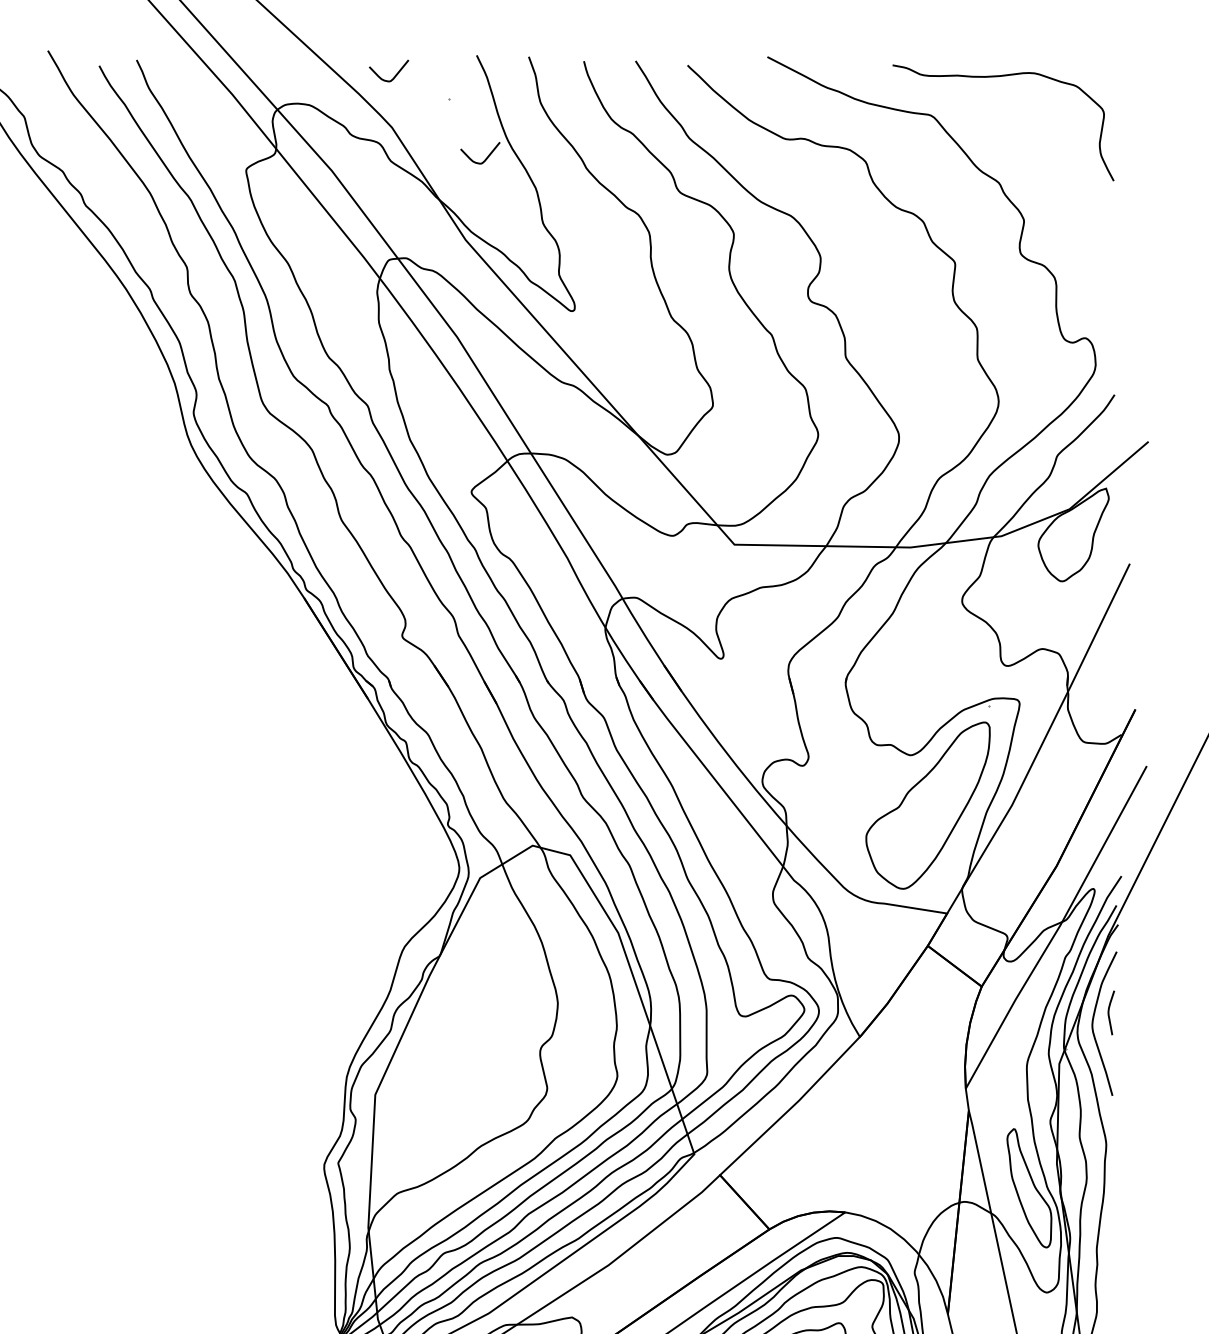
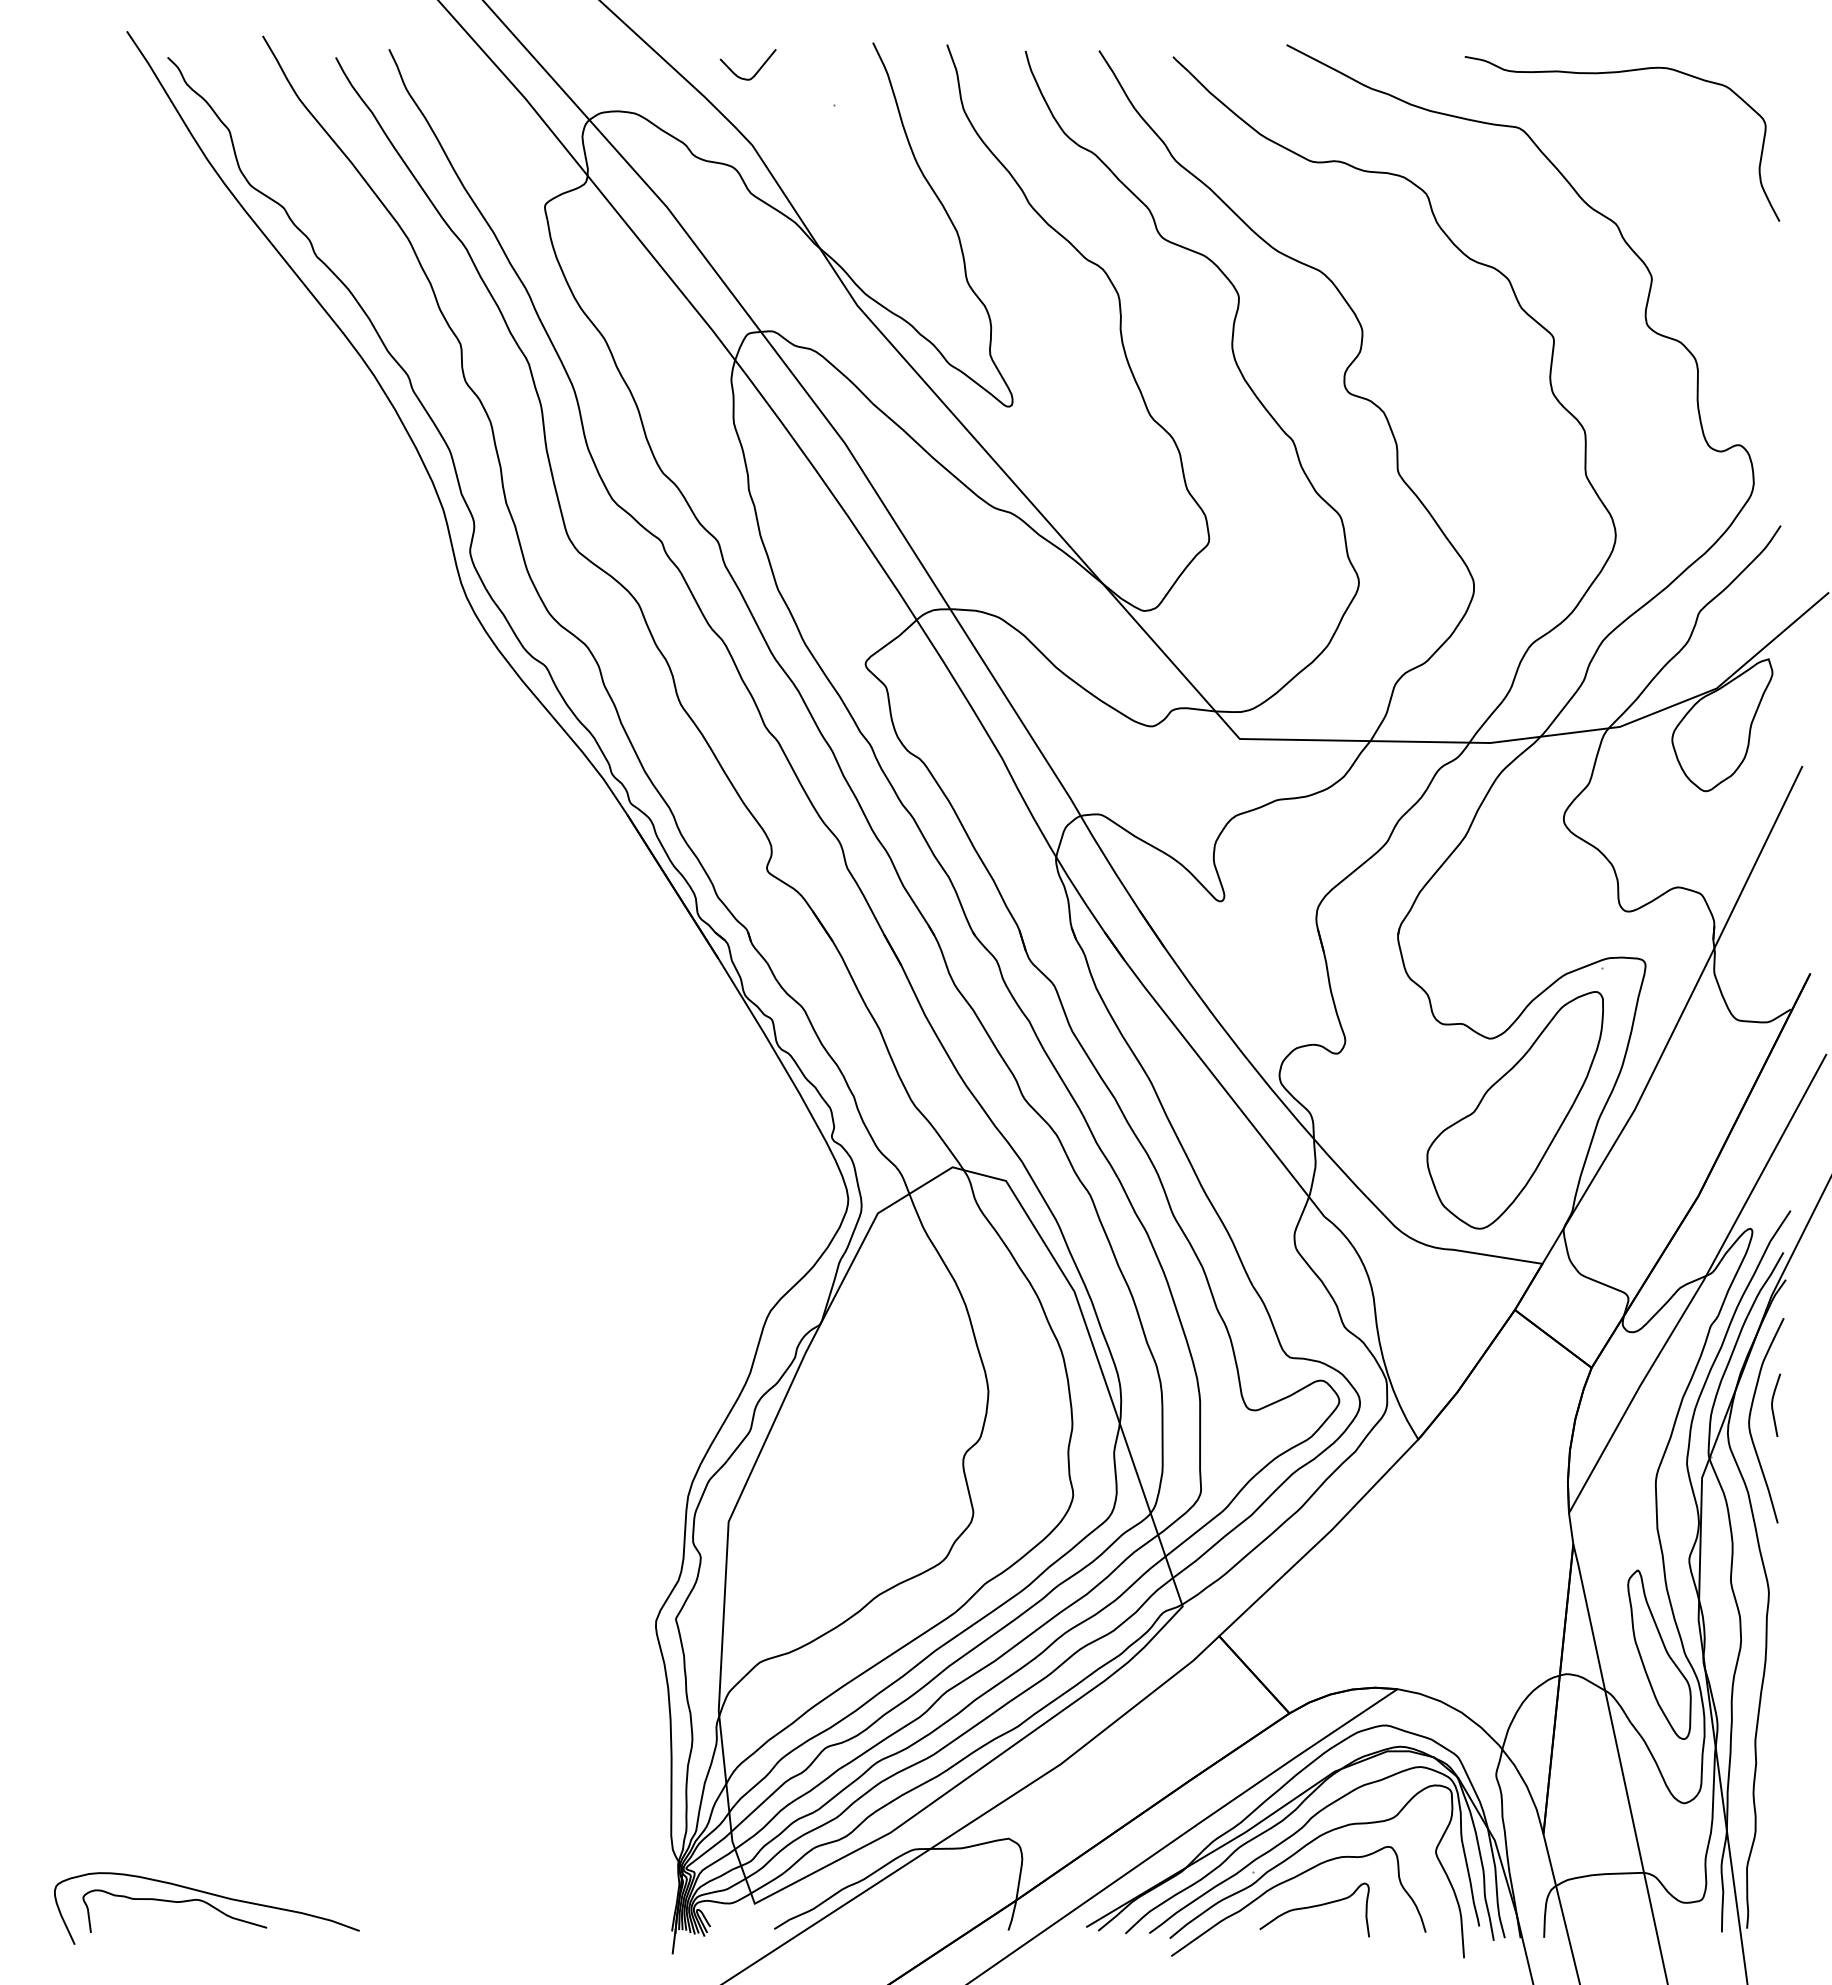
curve: (486, 157) -> (886, 188), removed

